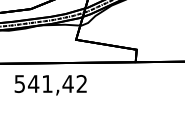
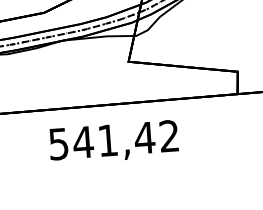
text: (50, 85) -> (113, 142), moved

